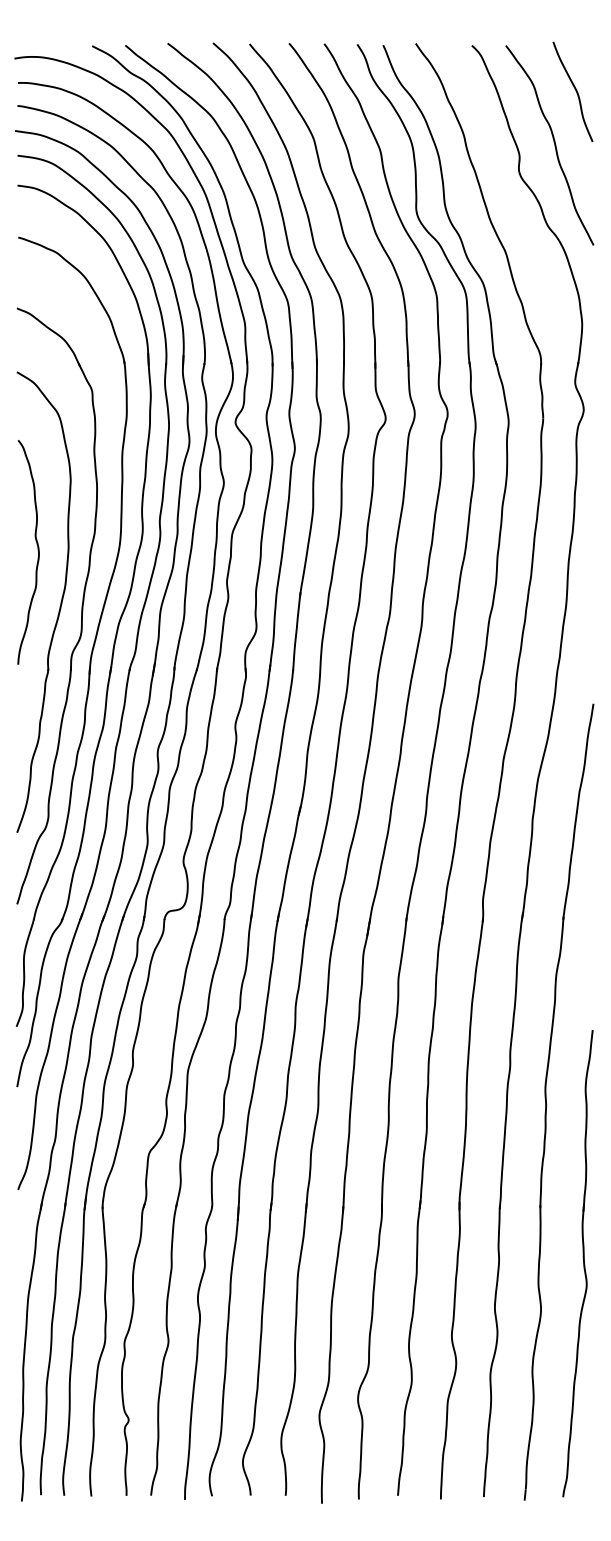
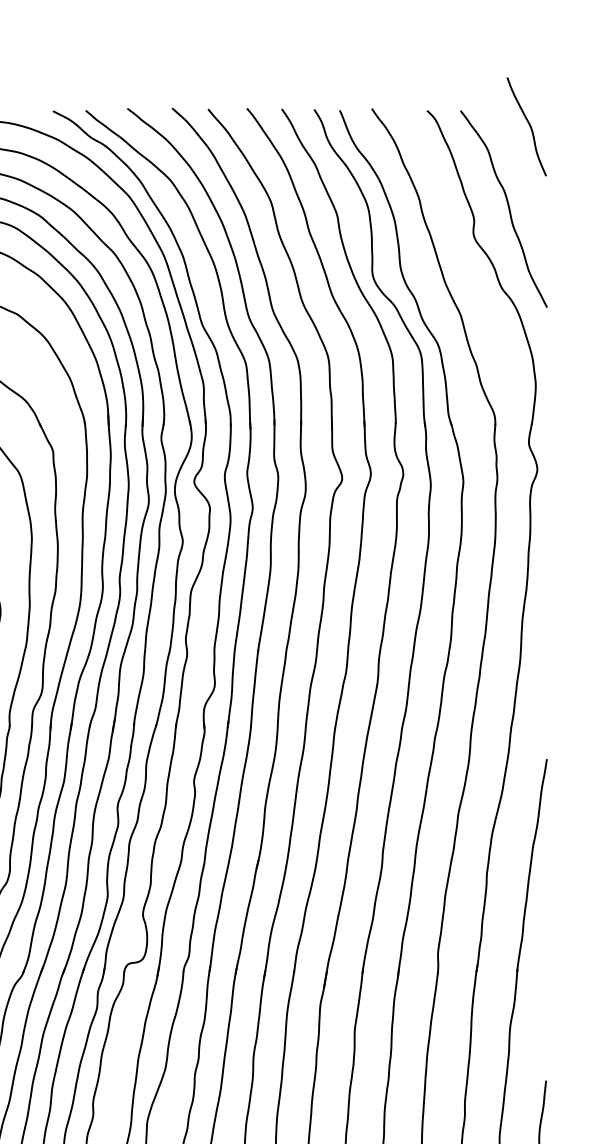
curve: (574, 89) -> (528, 124), moved

